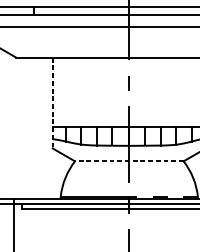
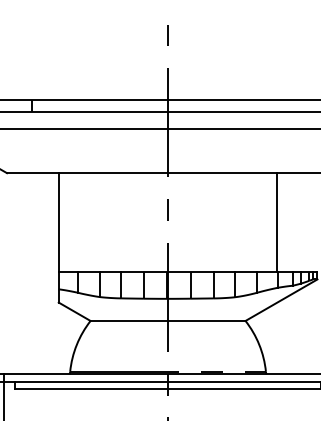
line: (52, 102) -> (58, 237), dashed -> solid
line: (129, 161) -> (168, 320), dashed -> solid

